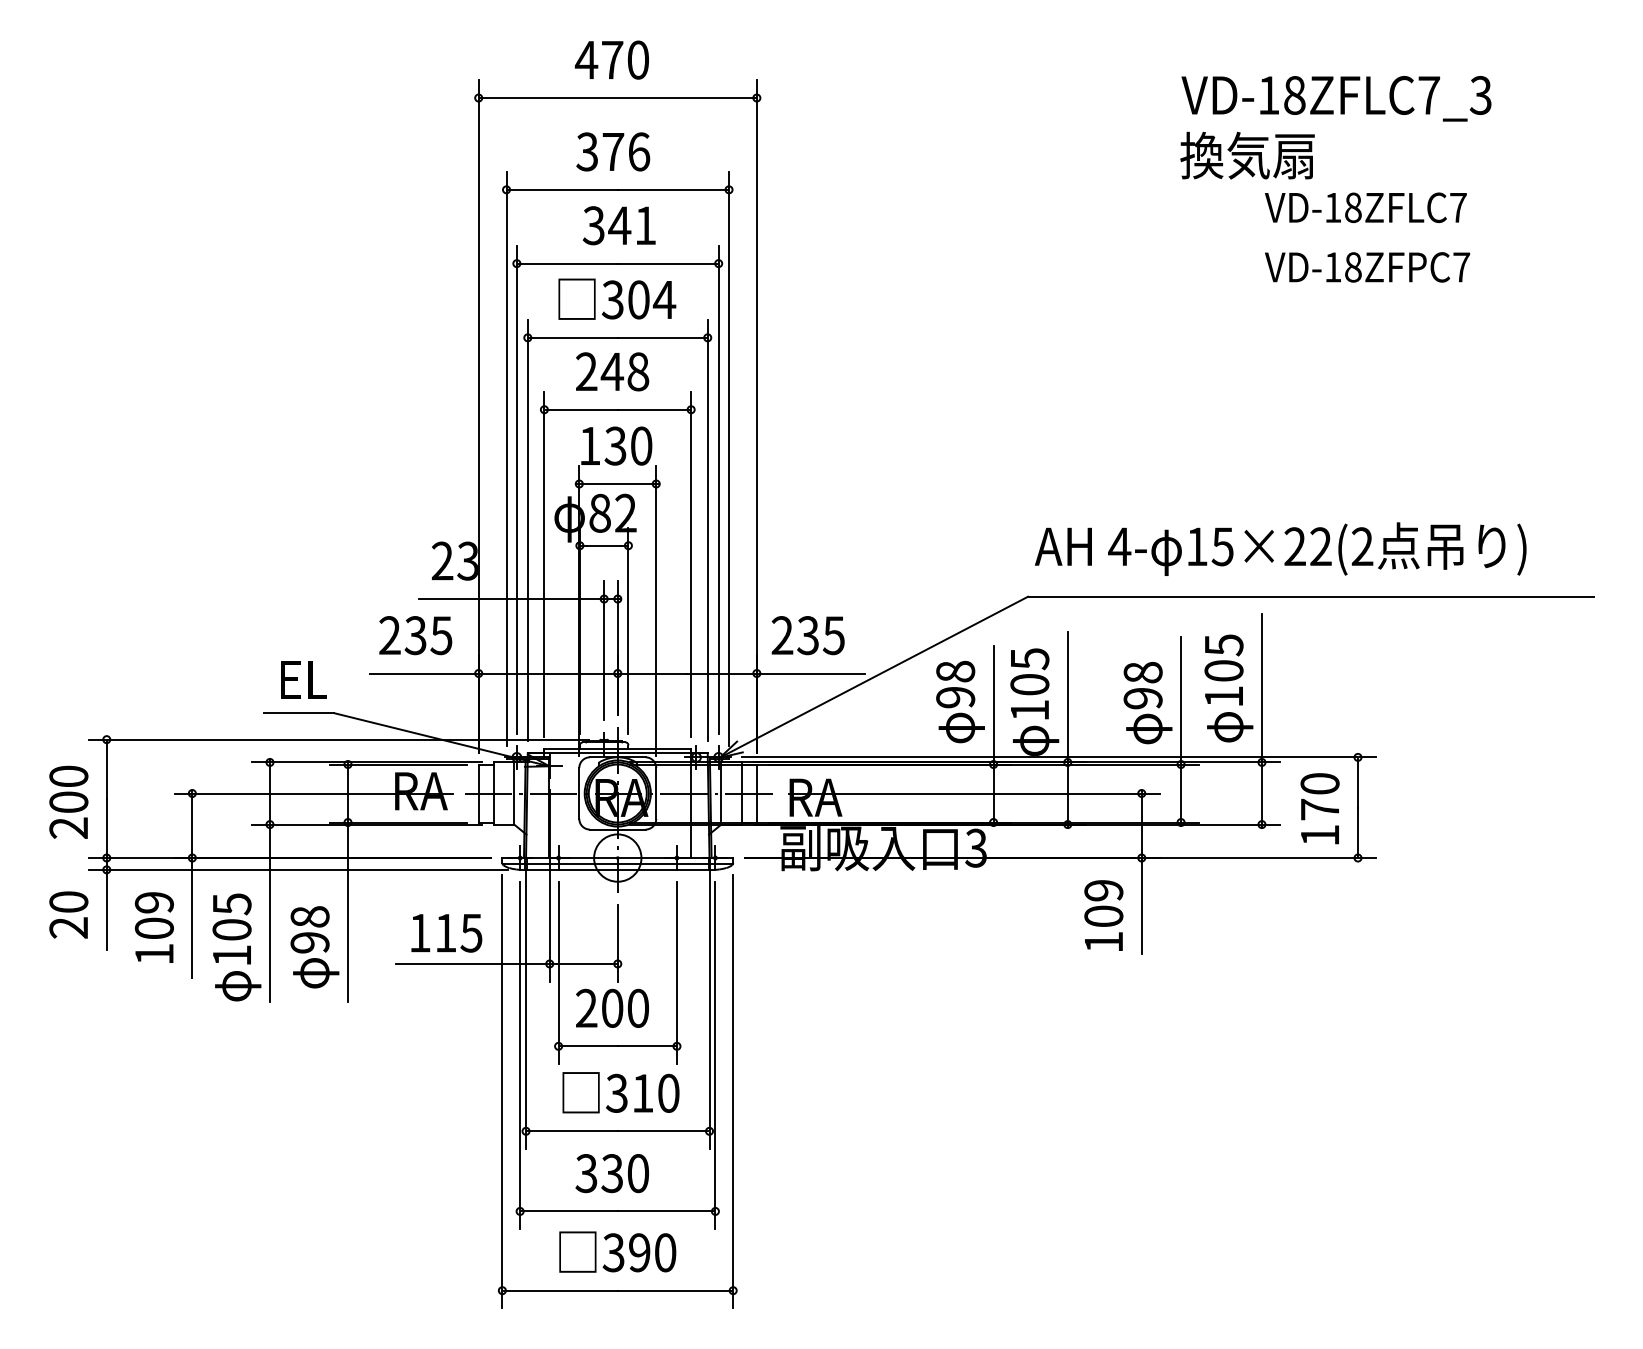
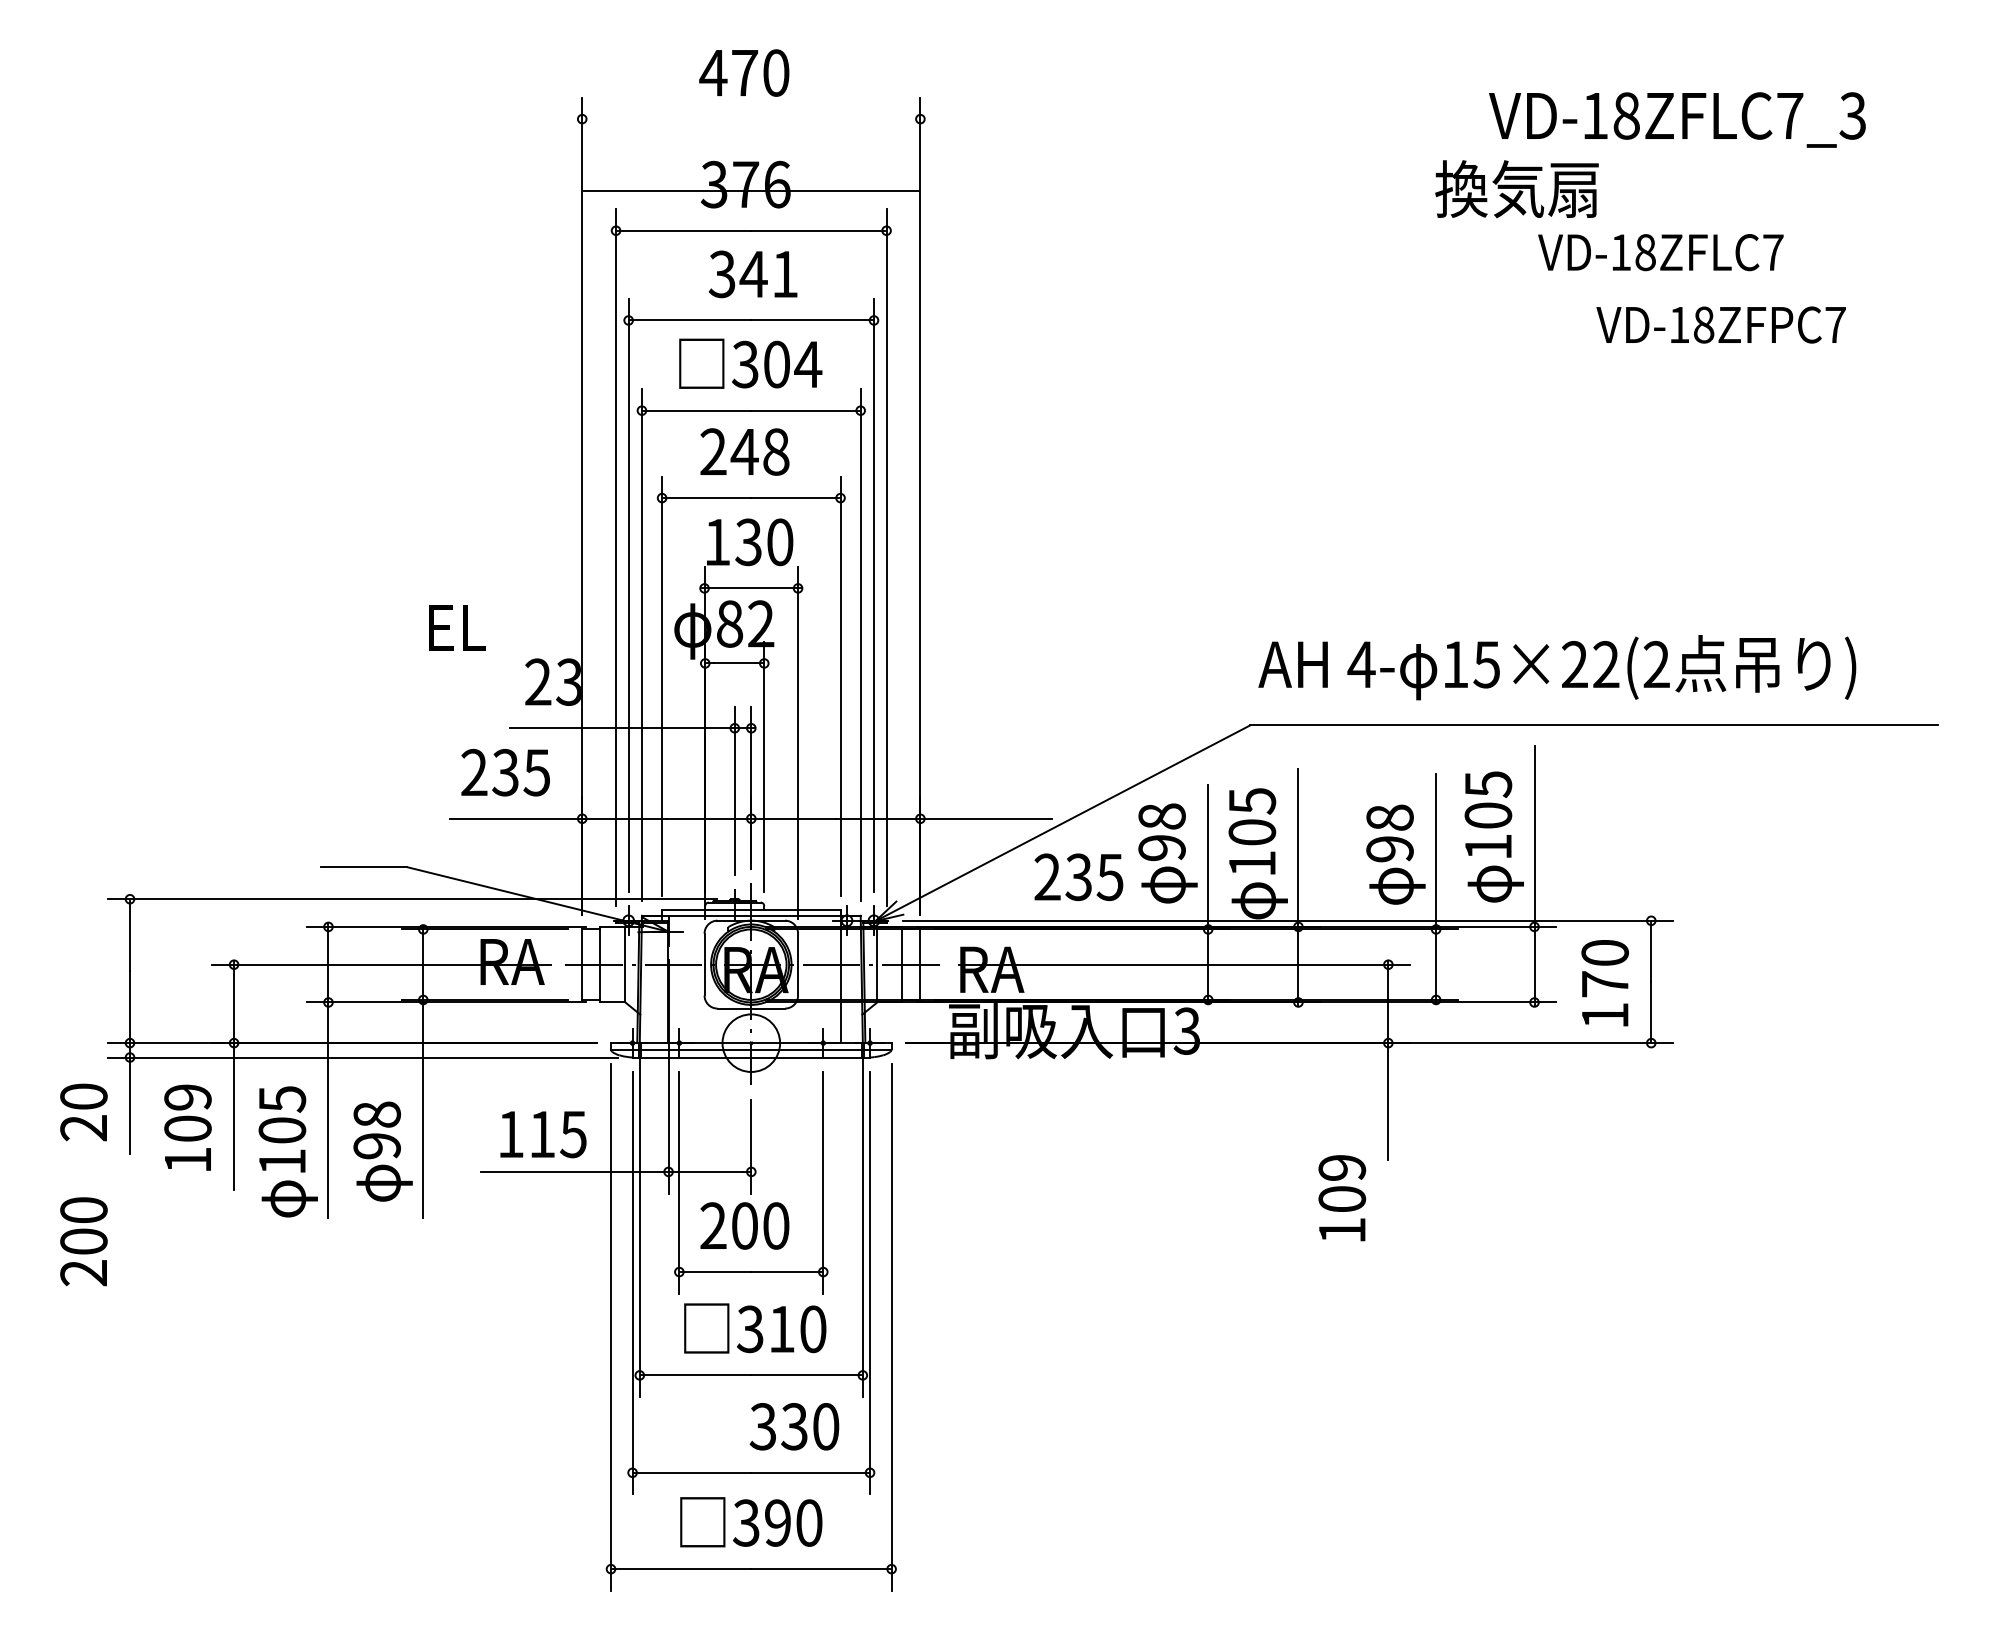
line: (617, 98) -> (750, 191), moved
text: (1336, 98) -> (1677, 119), moved
text: (1367, 267) -> (1721, 325), moved
text: (807, 635) -> (1078, 877), moved
text: (303, 679) -> (456, 627), moved
text: (68, 801) -> (83, 1240), moved
text: (1103, 915) -> (1341, 1198), moved
text: (611, 1173) -> (793, 1426), moved

